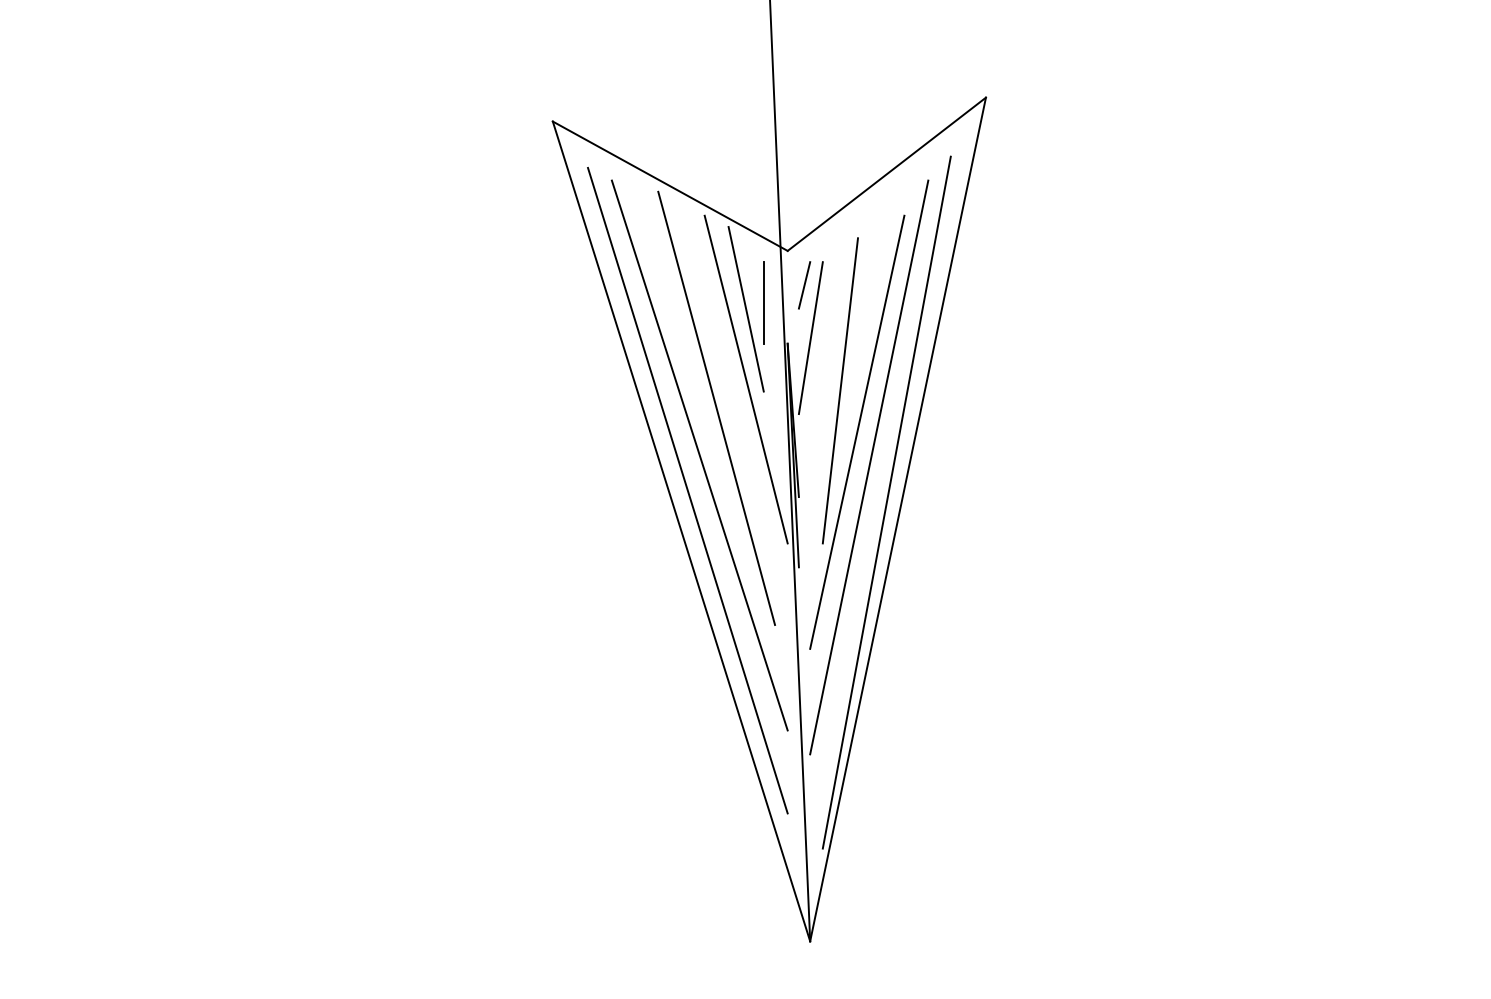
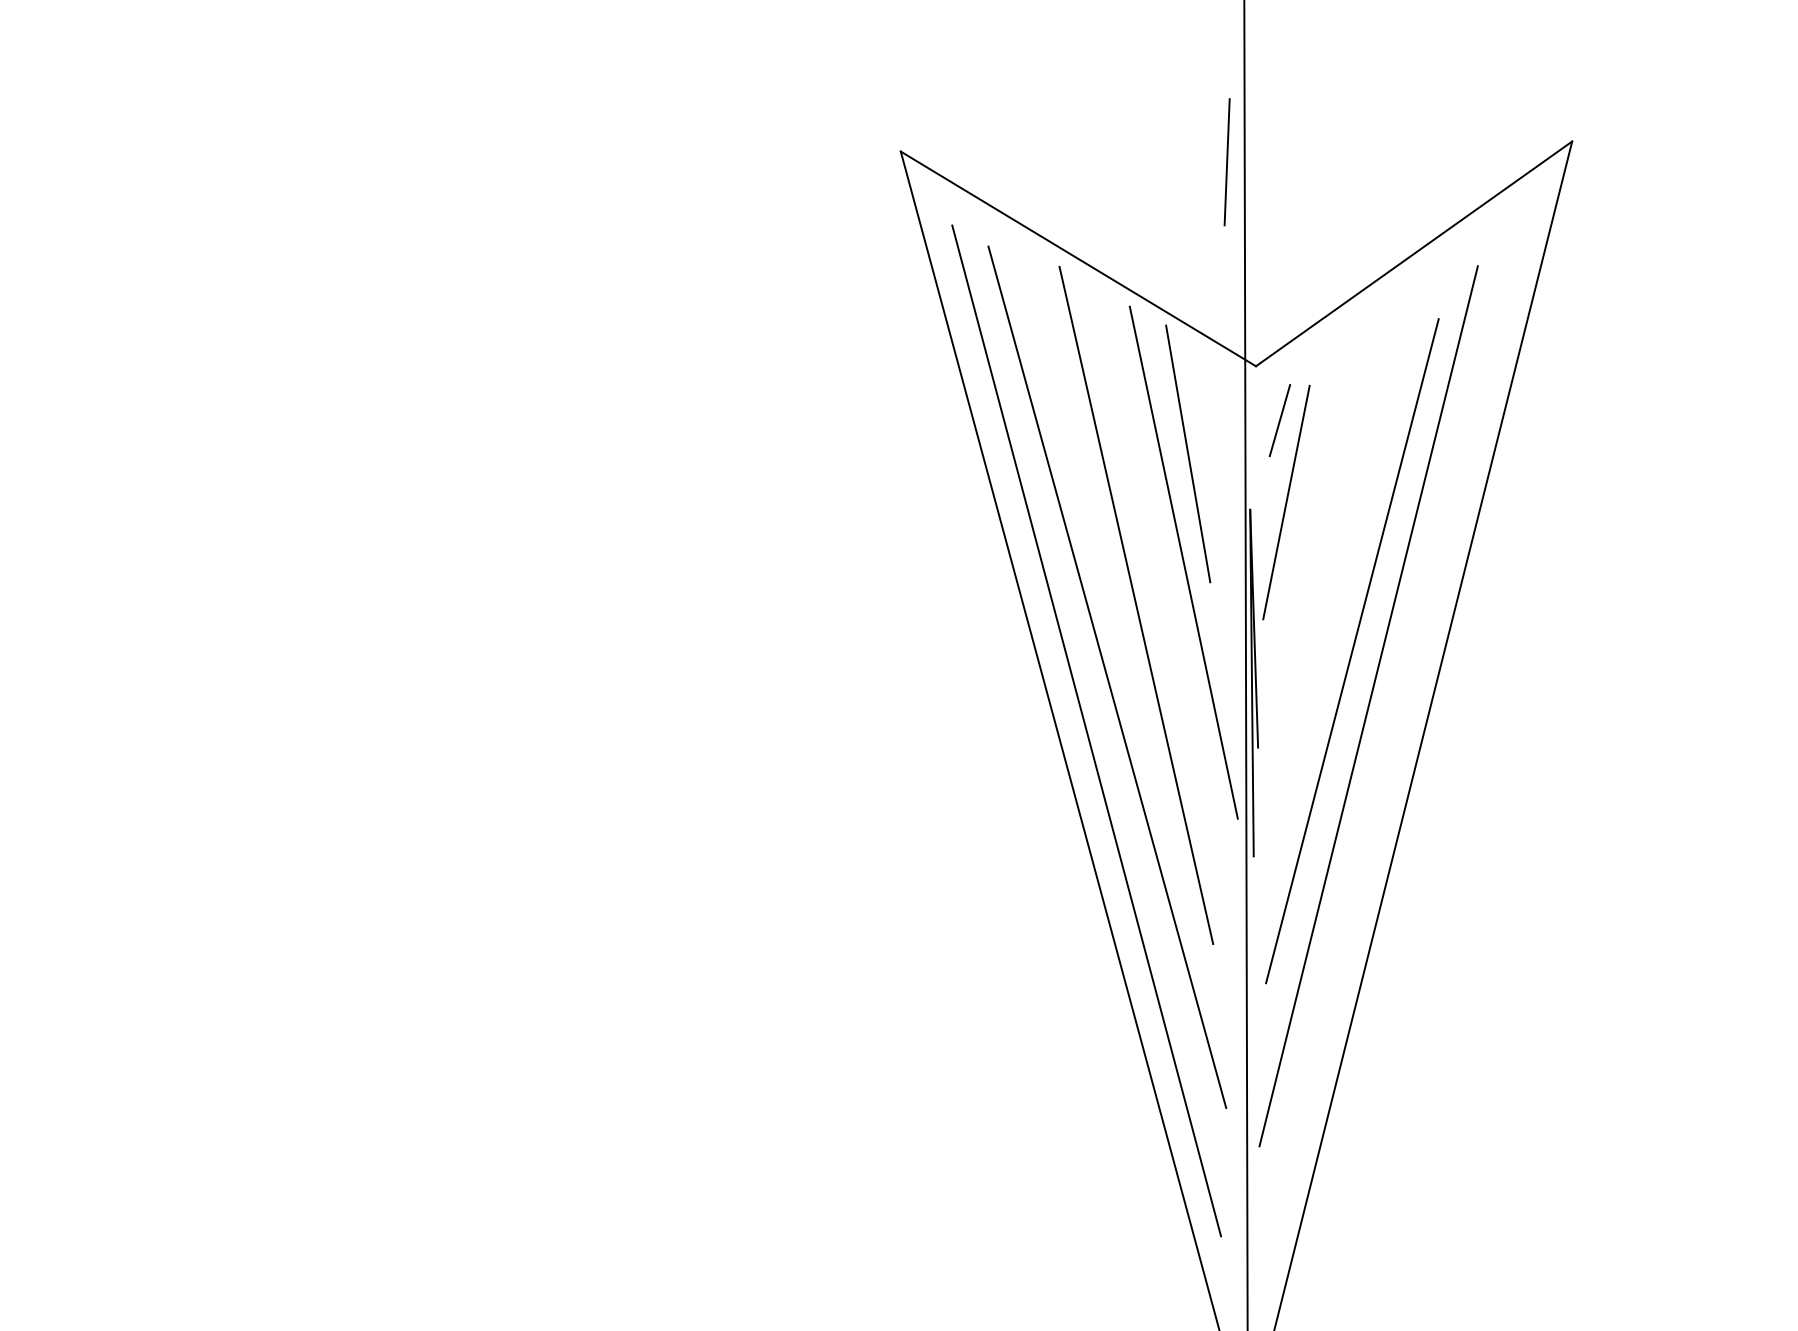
line: (763, 302) -> (1226, 161), moved
line: (839, 390) -> (1327, 585), removed
line: (886, 502) -> (1393, 761), removed

